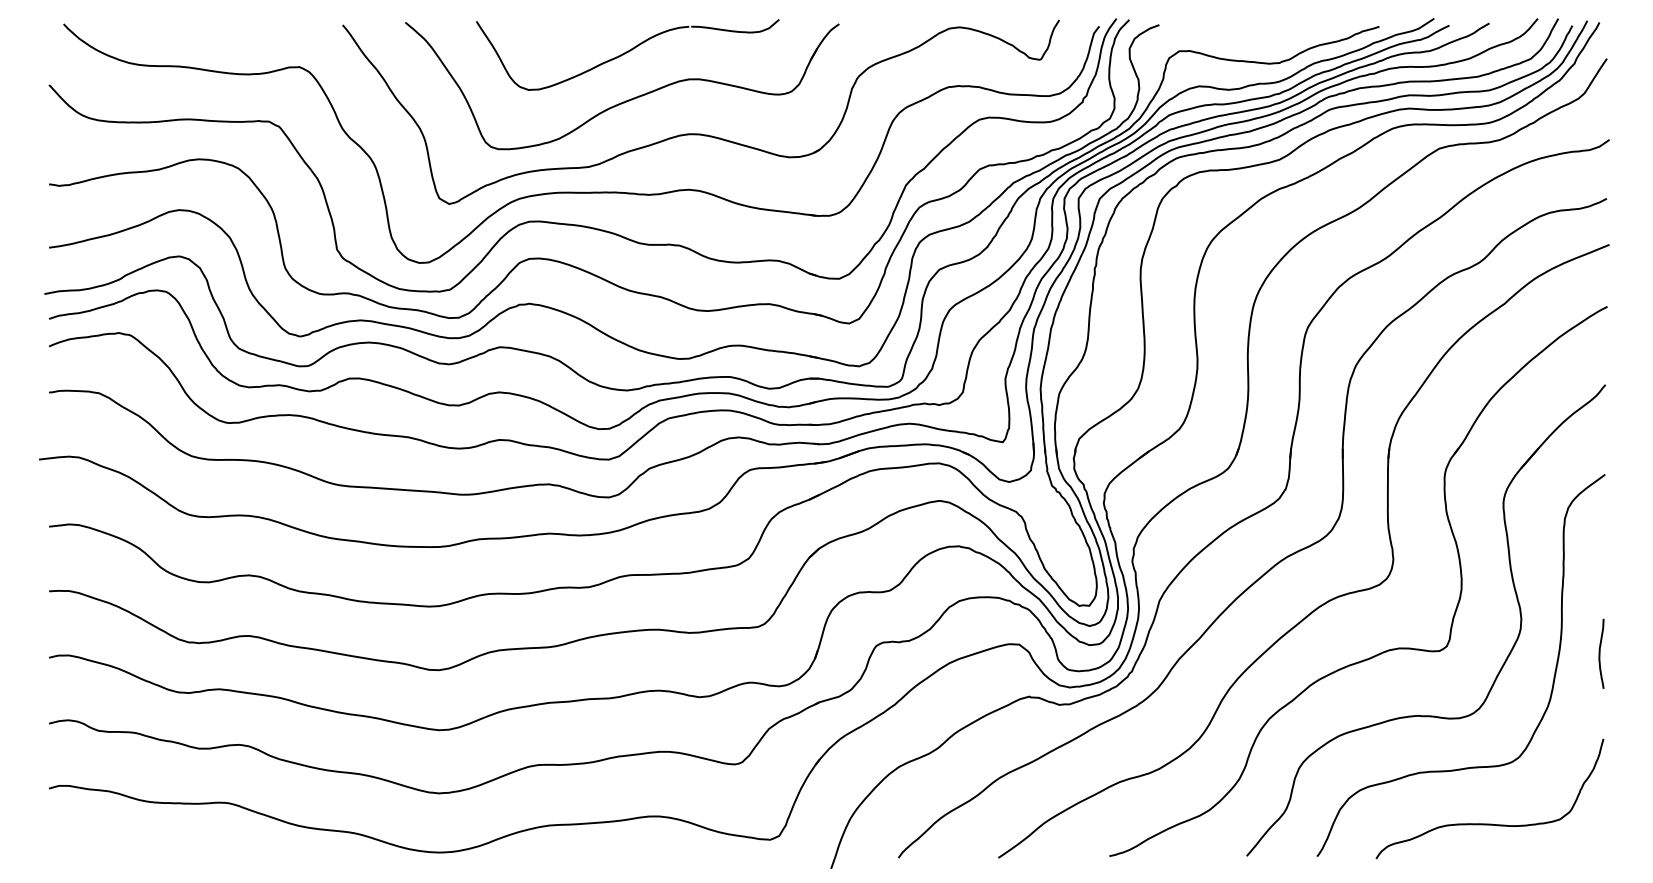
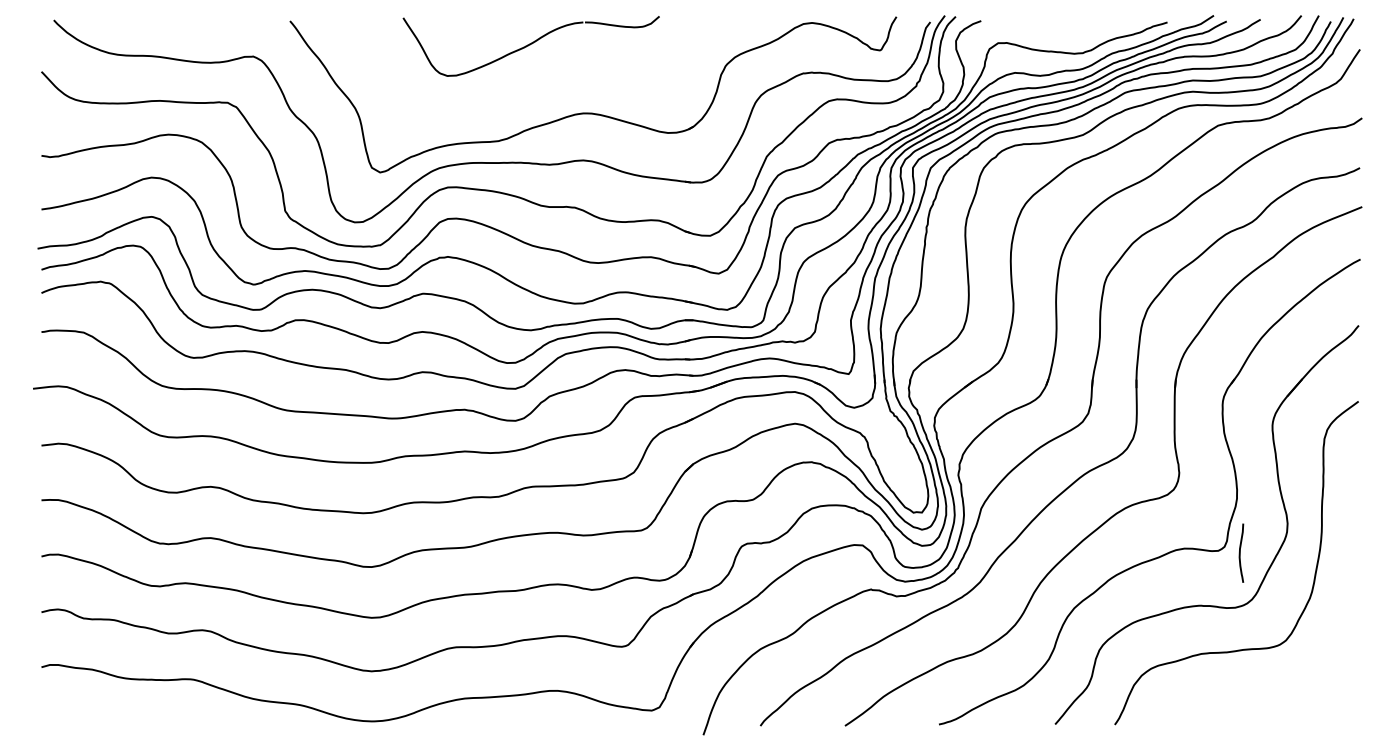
part: (629, 98) -> (532, 83), removed
curve: (1600, 652) -> (1240, 552), moved
curve: (1489, 823) -> (1260, 696), removed

